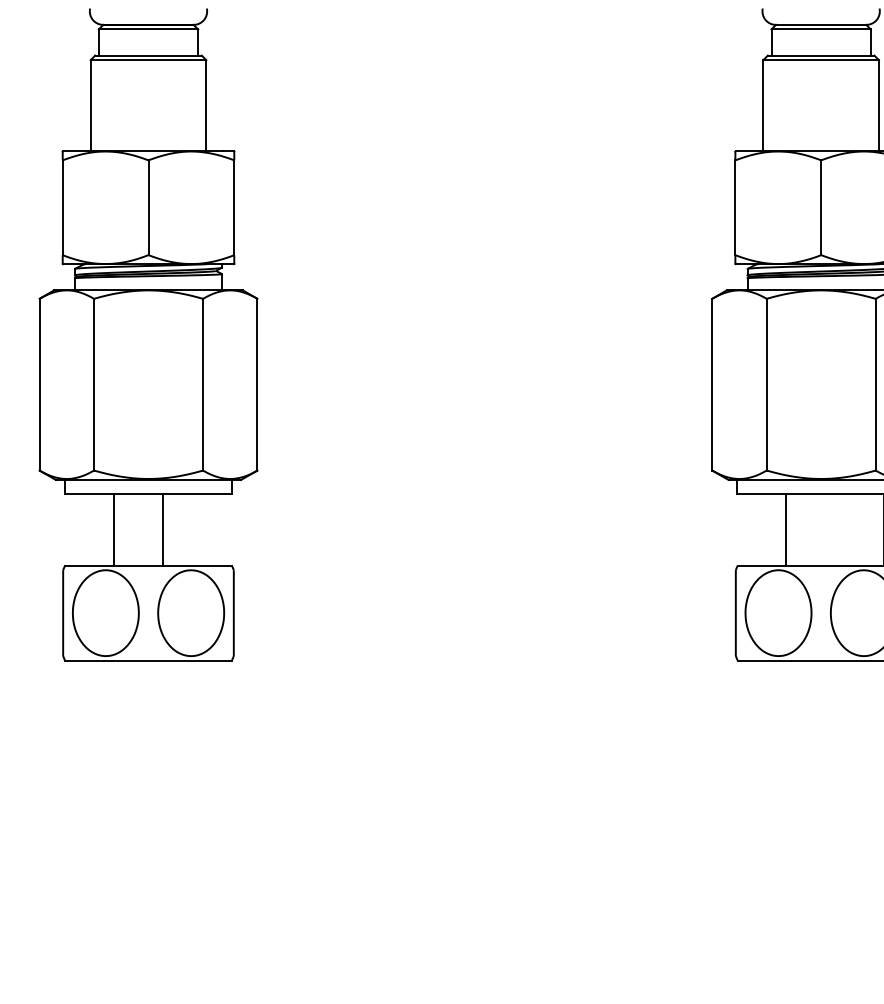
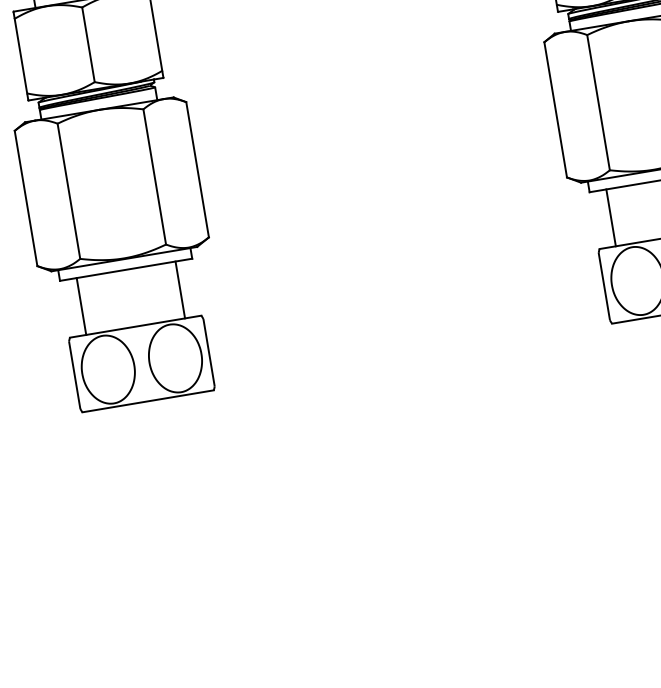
line: (113, 529) -> (81, 306), moved
line: (163, 529) -> (180, 289), moved
line: (786, 529) -> (611, 217), moved

